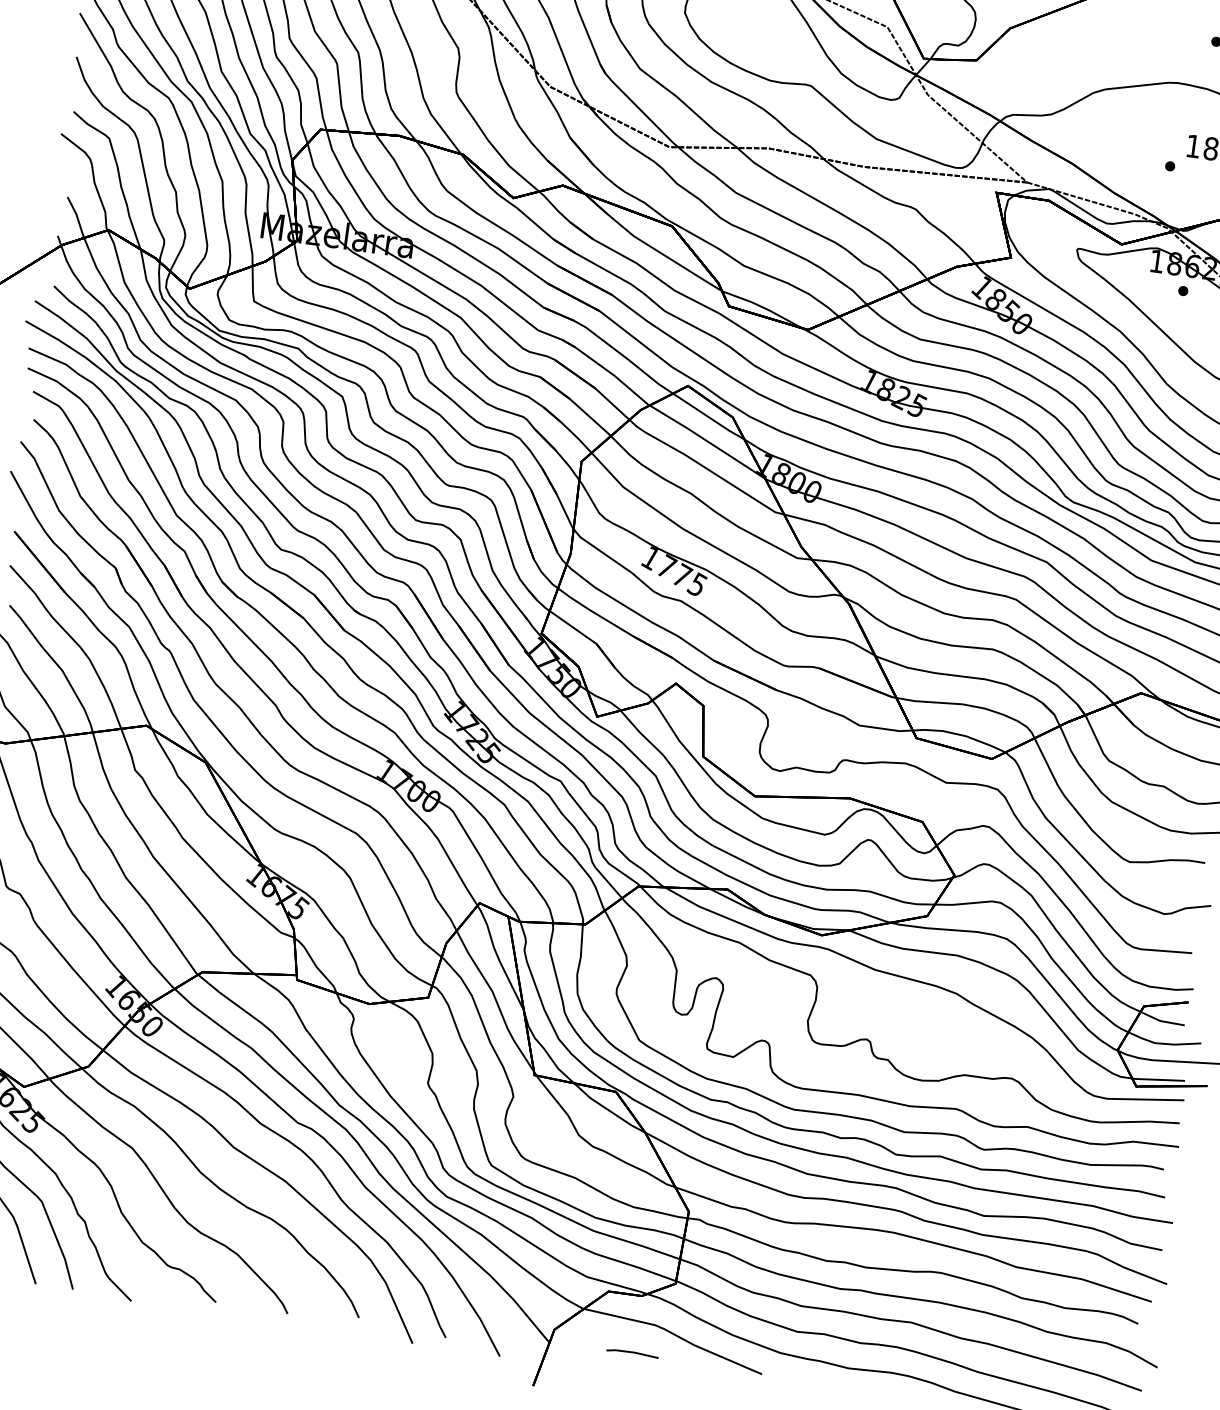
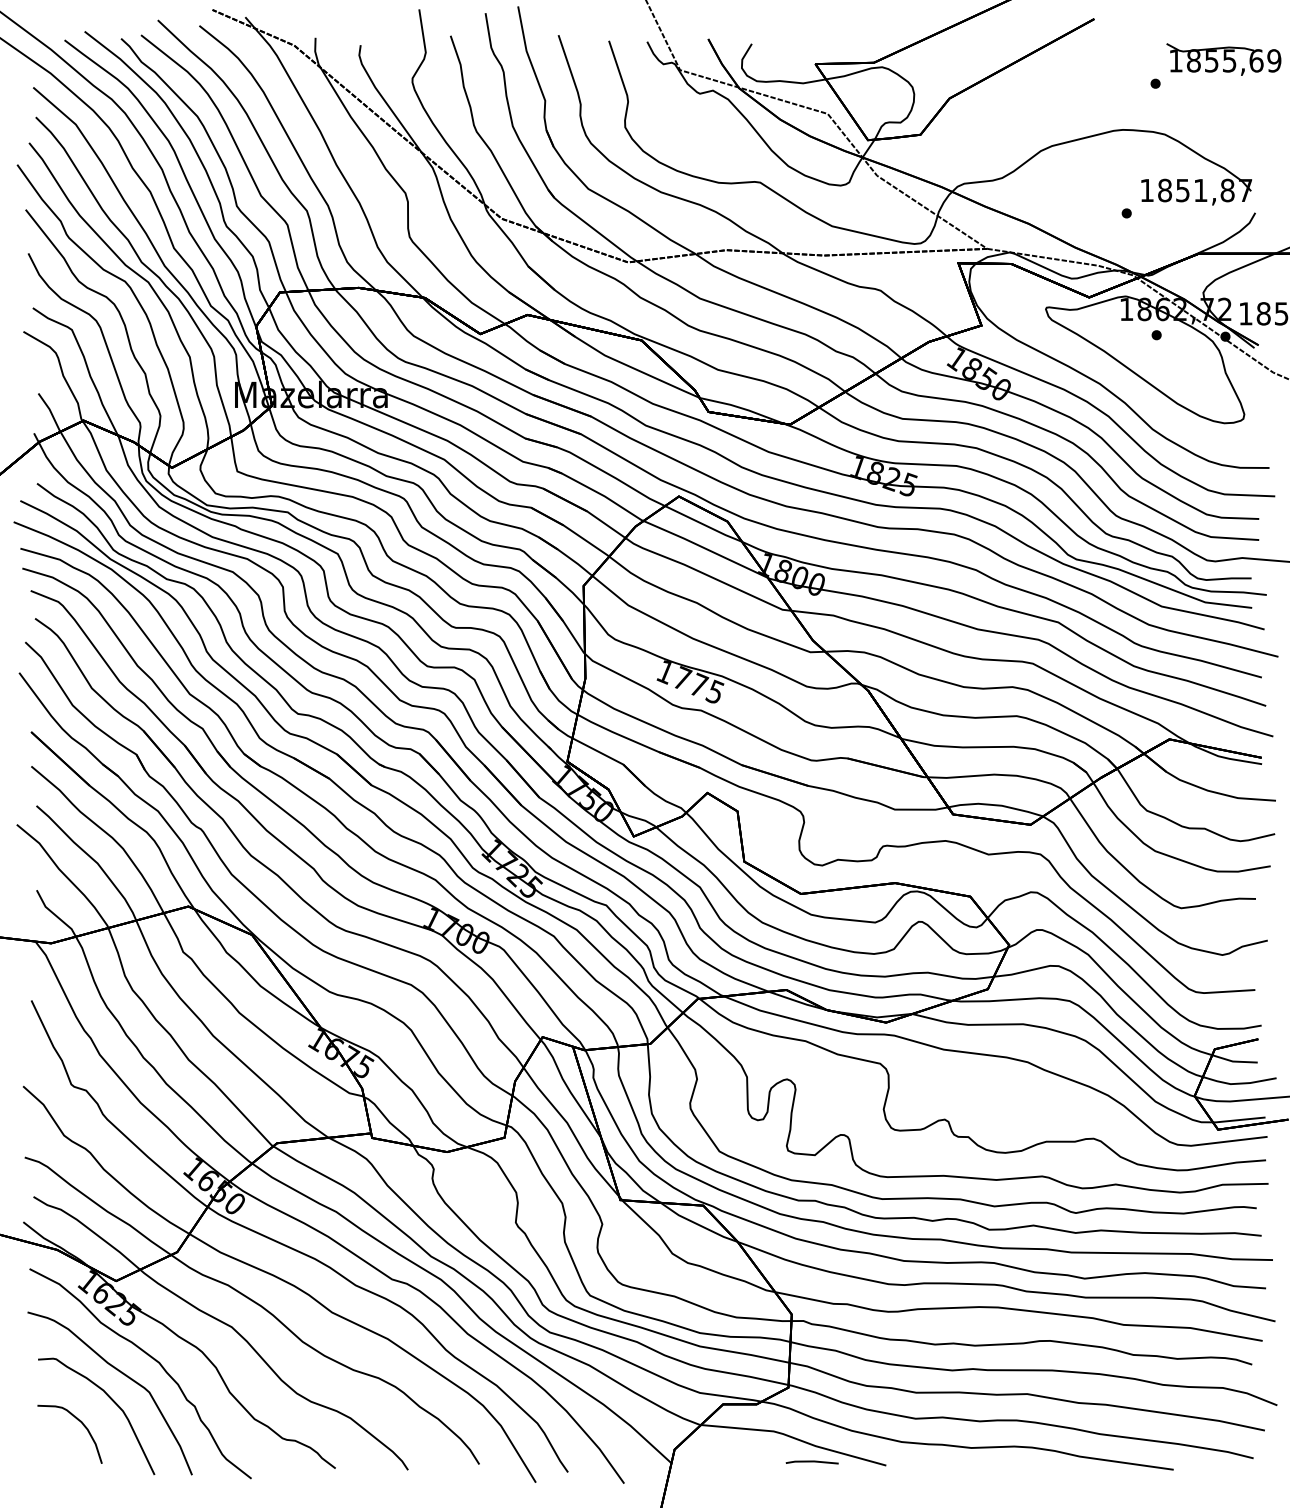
line: (631, 1353) -> (811, 1462), moved

